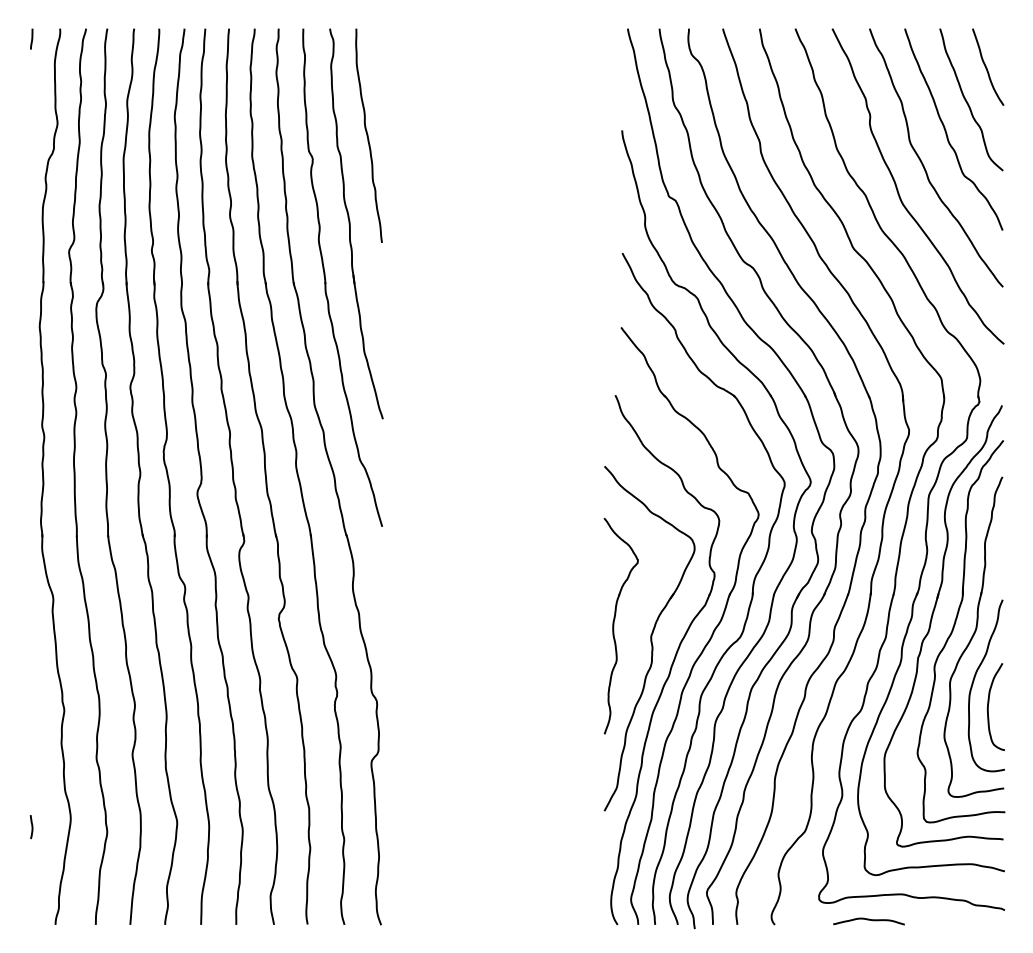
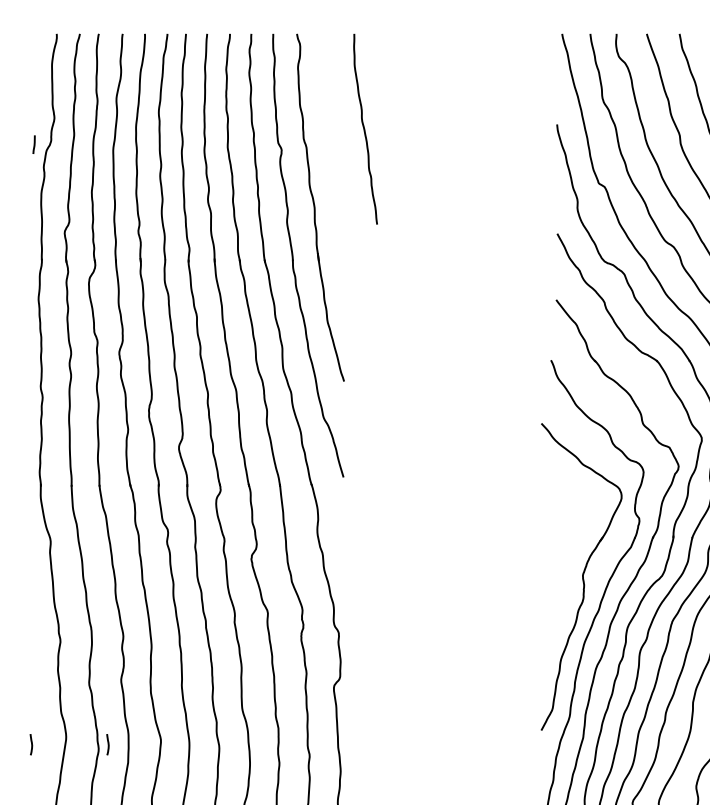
line: (31, 38) -> (33, 144), moved
curve: (368, 135) -> (365, 128), moved
part: (620, 625) -> (555, 565), removed
curve: (117, 827) -> (107, 745), added

